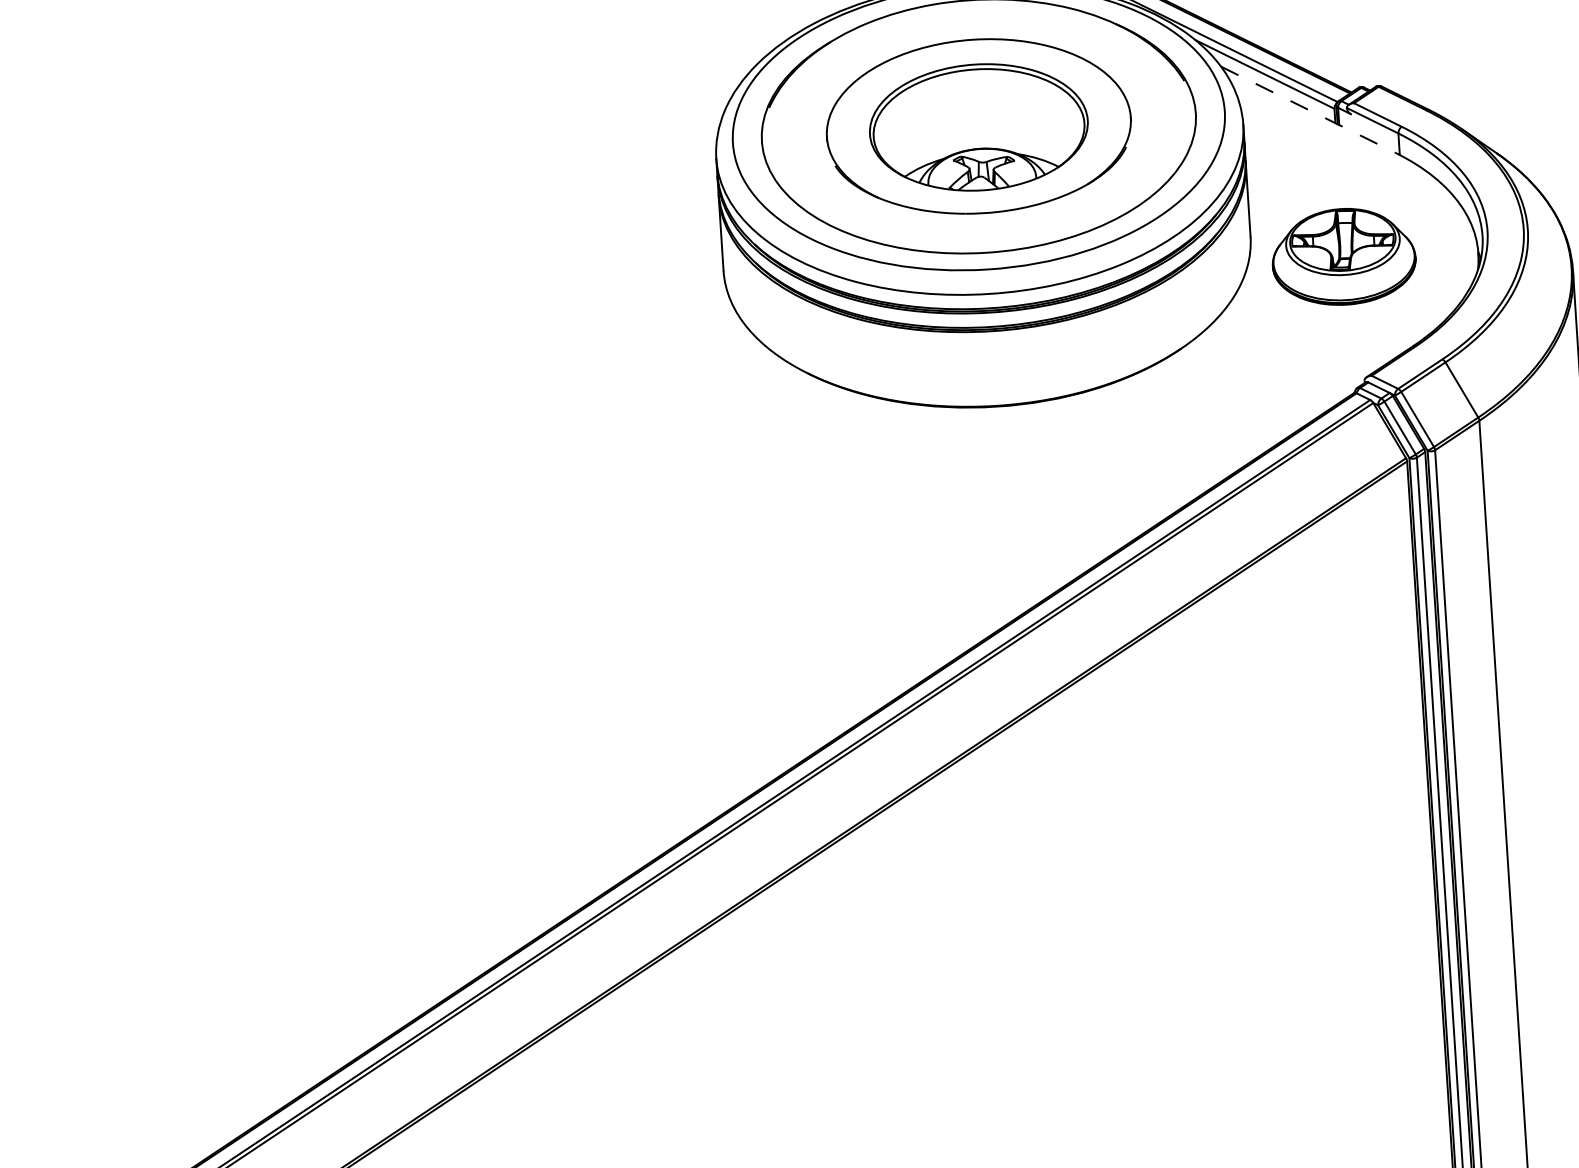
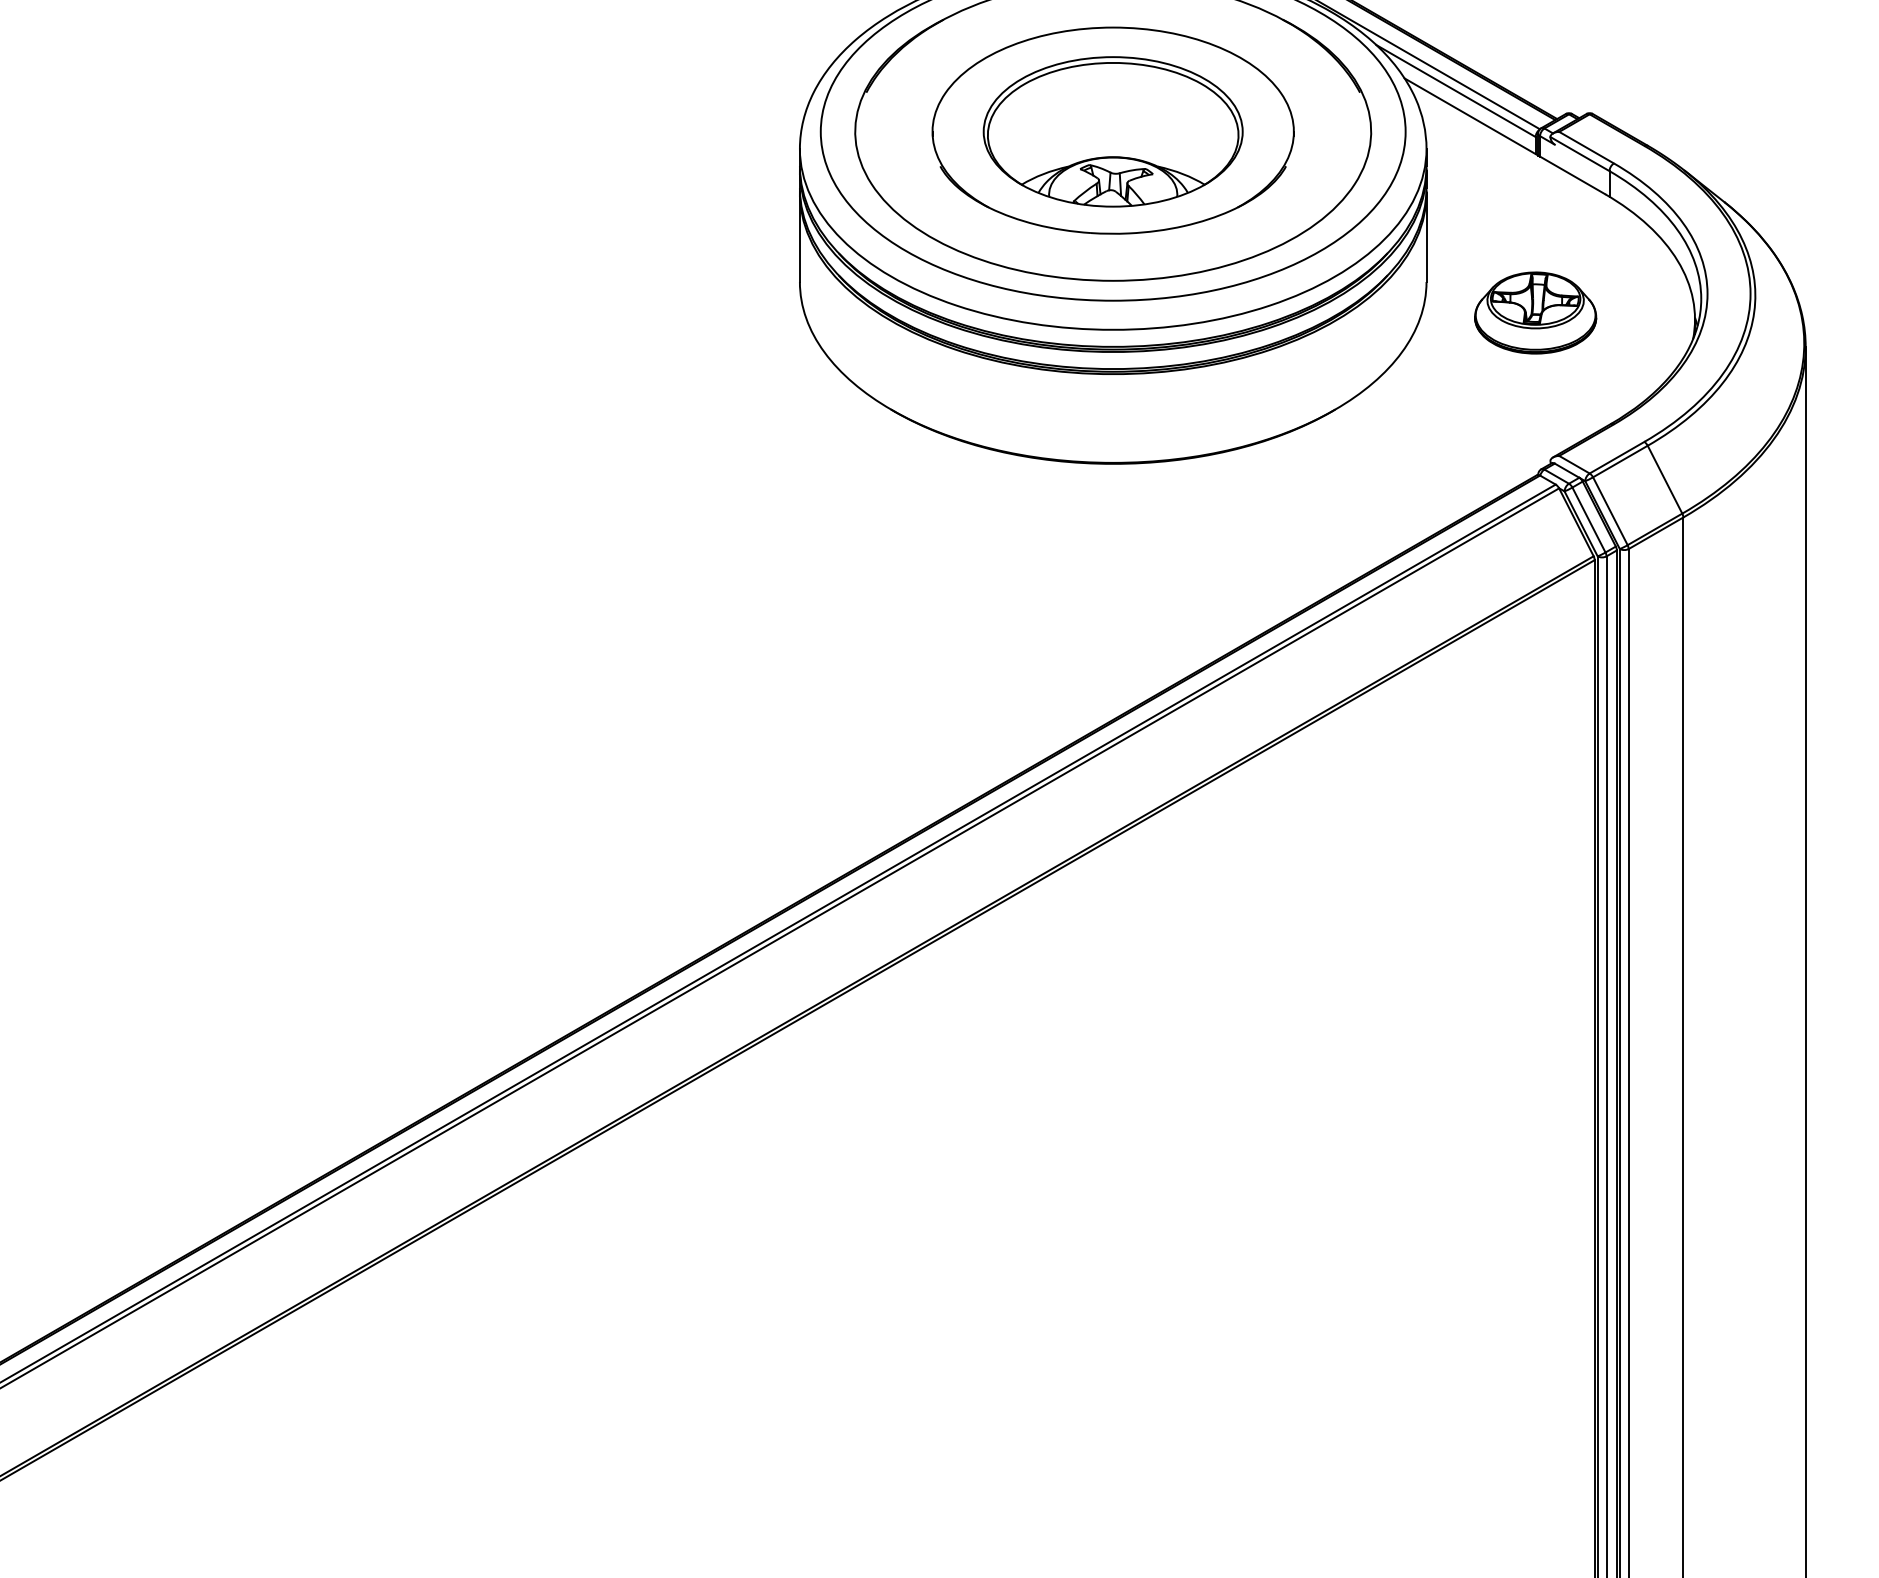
line: (1308, 110) -> (1504, 136), dashed -> solid
part: (1343, 256) -> (1535, 312), size x0.71

